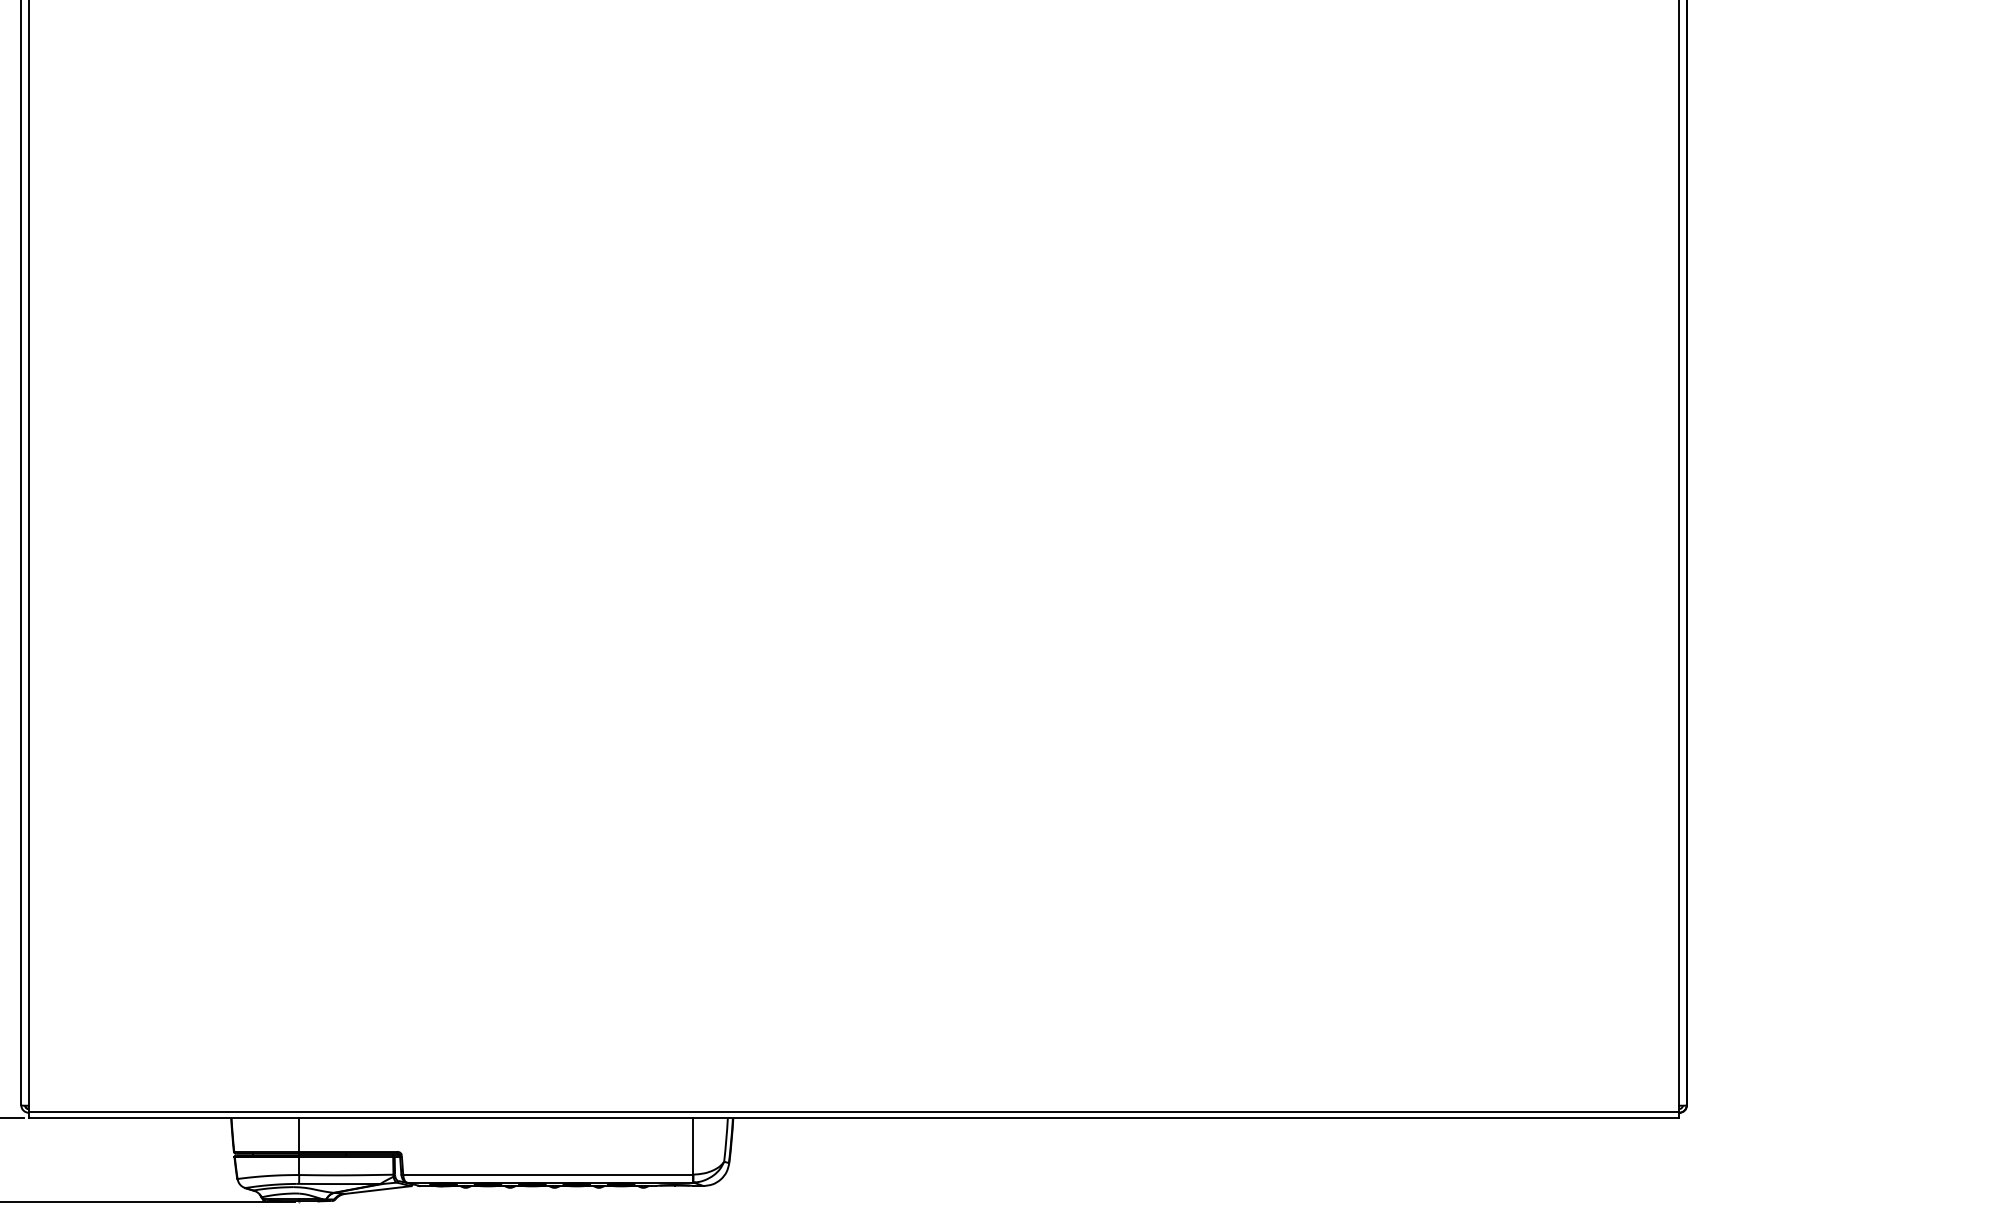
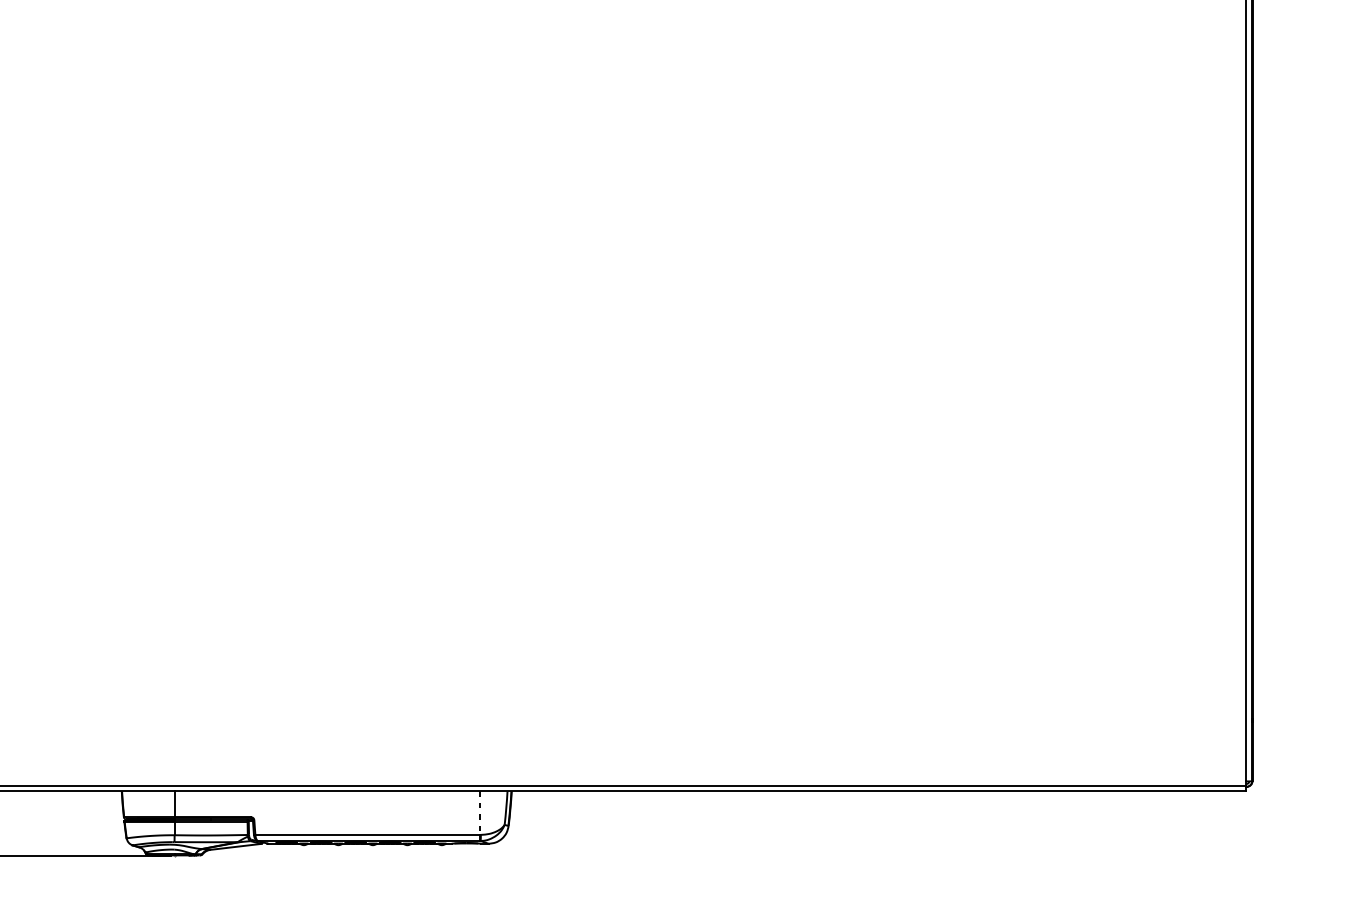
line: (692, 1146) -> (480, 813), solid -> dashed

